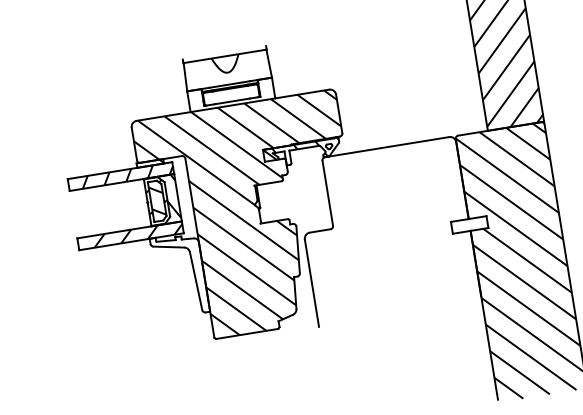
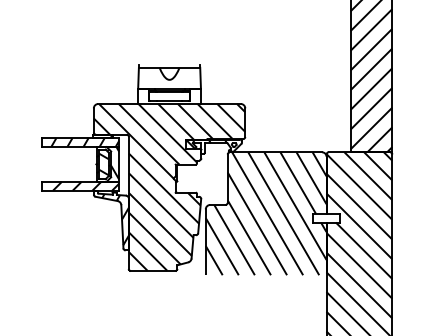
hatch: (386, 232) -> (265, 213), added
hatch: (185, 272) -> (115, 219), added

